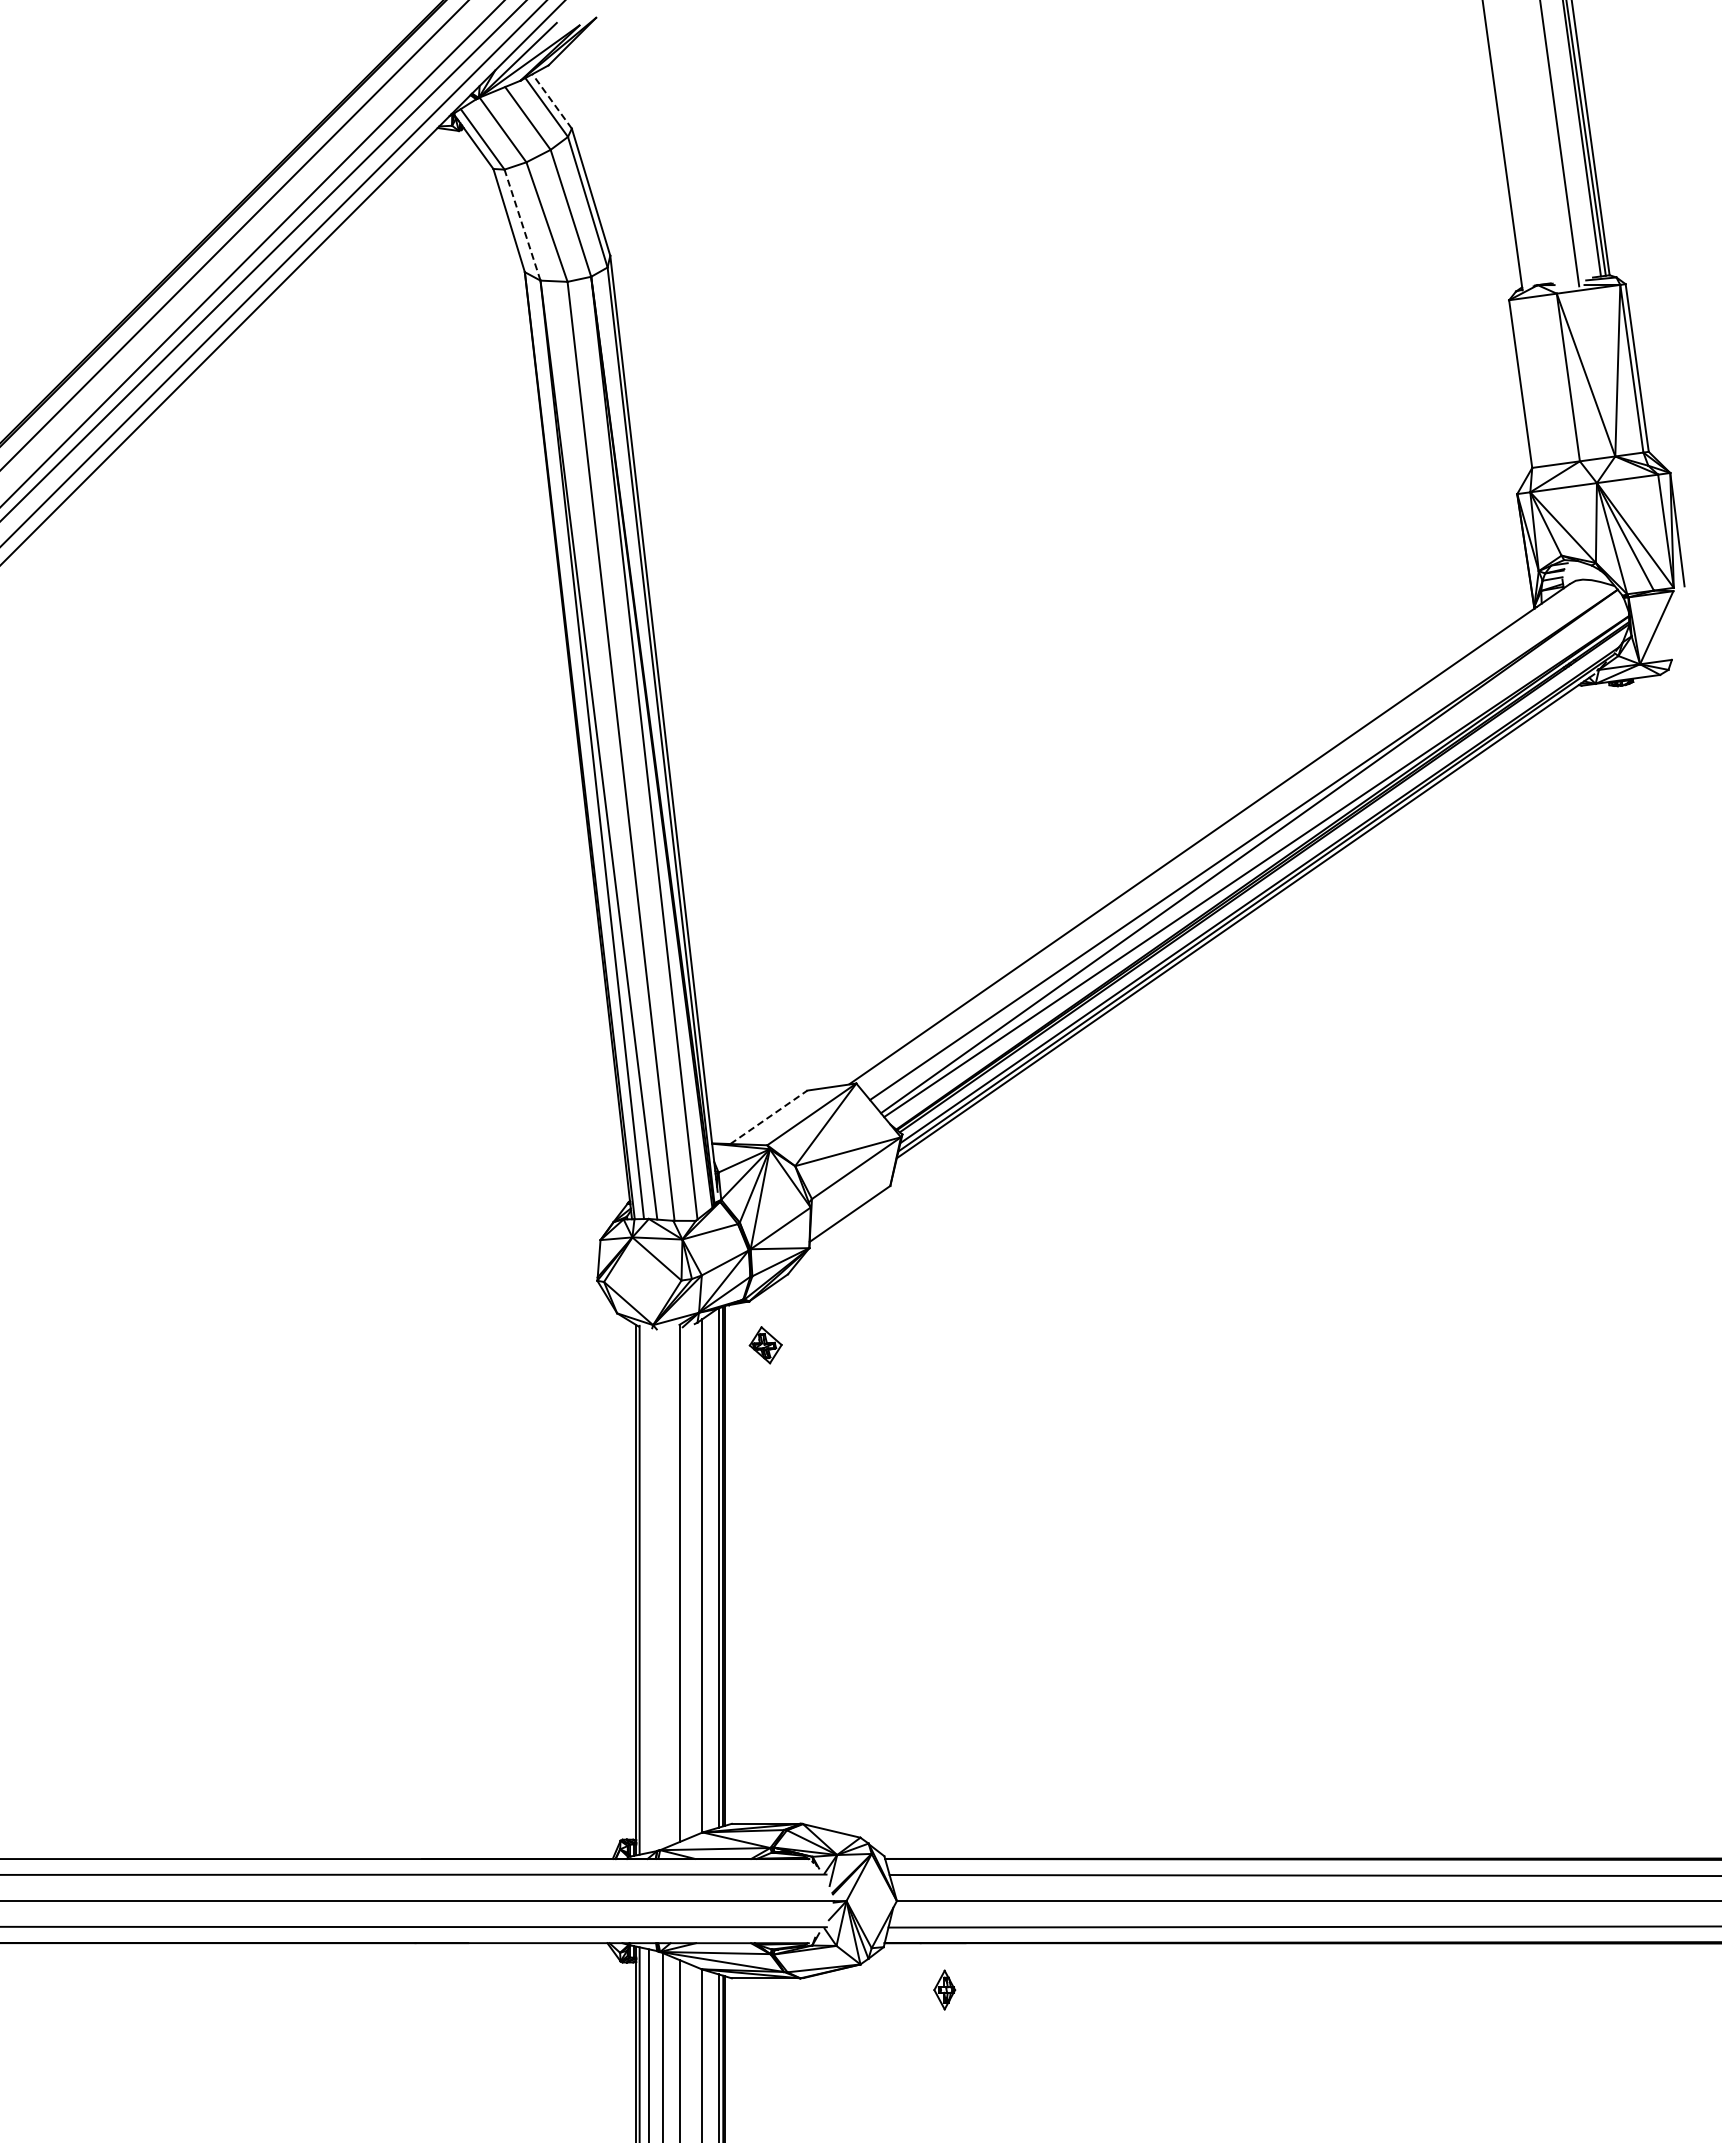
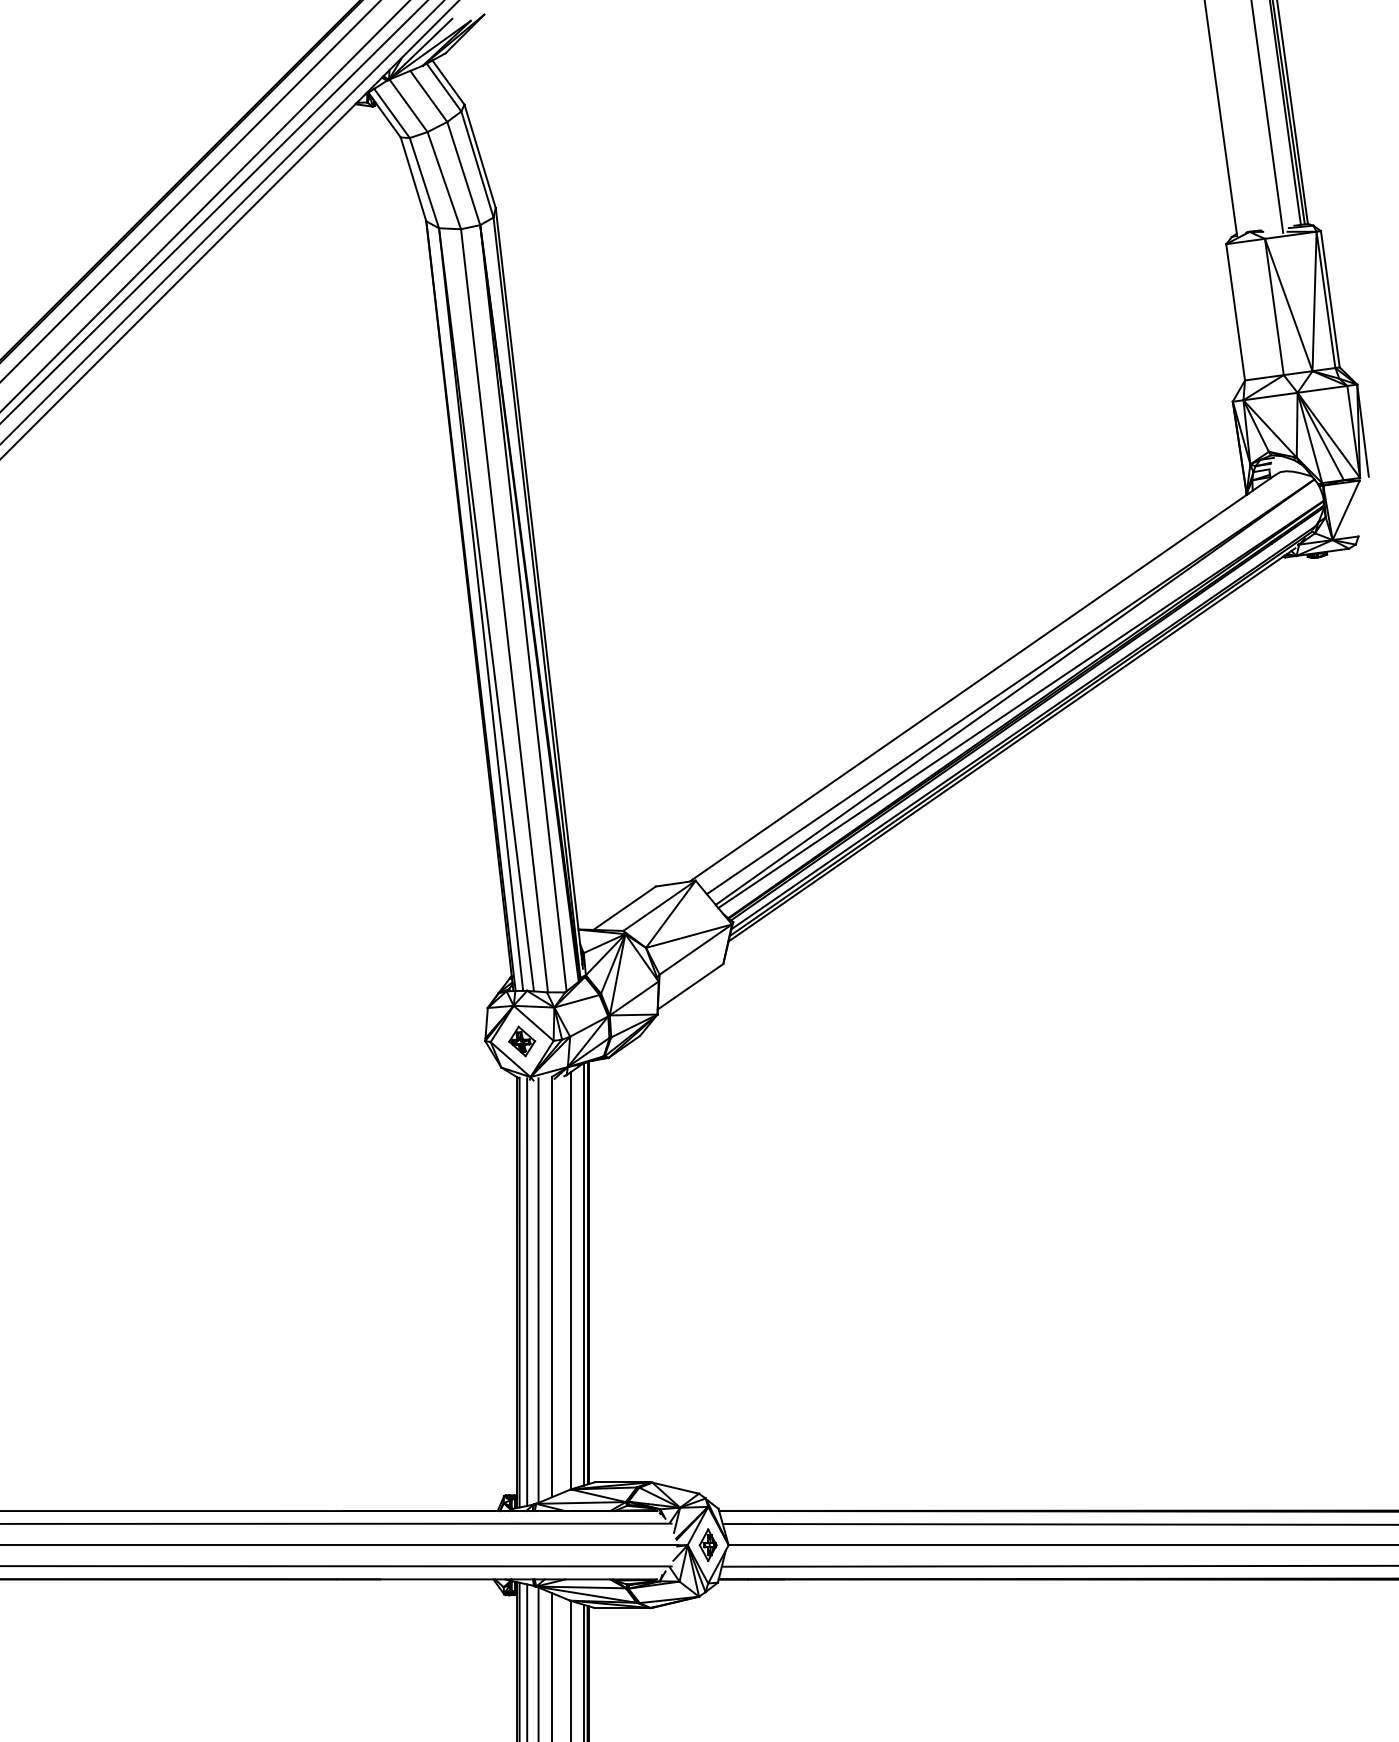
line: (552, 101) -> (448, 82), dashed -> solid
line: (522, 224) -> (424, 182), dashed -> solid
line: (768, 1117) -> (624, 908), dashed -> solid
part: (765, 1345) -> (521, 1041), moved
line: (662, 1587) -> (538, 1290), added
line: (648, 1589) -> (526, 1291), added
part: (944, 1989) -> (708, 1544), moved

